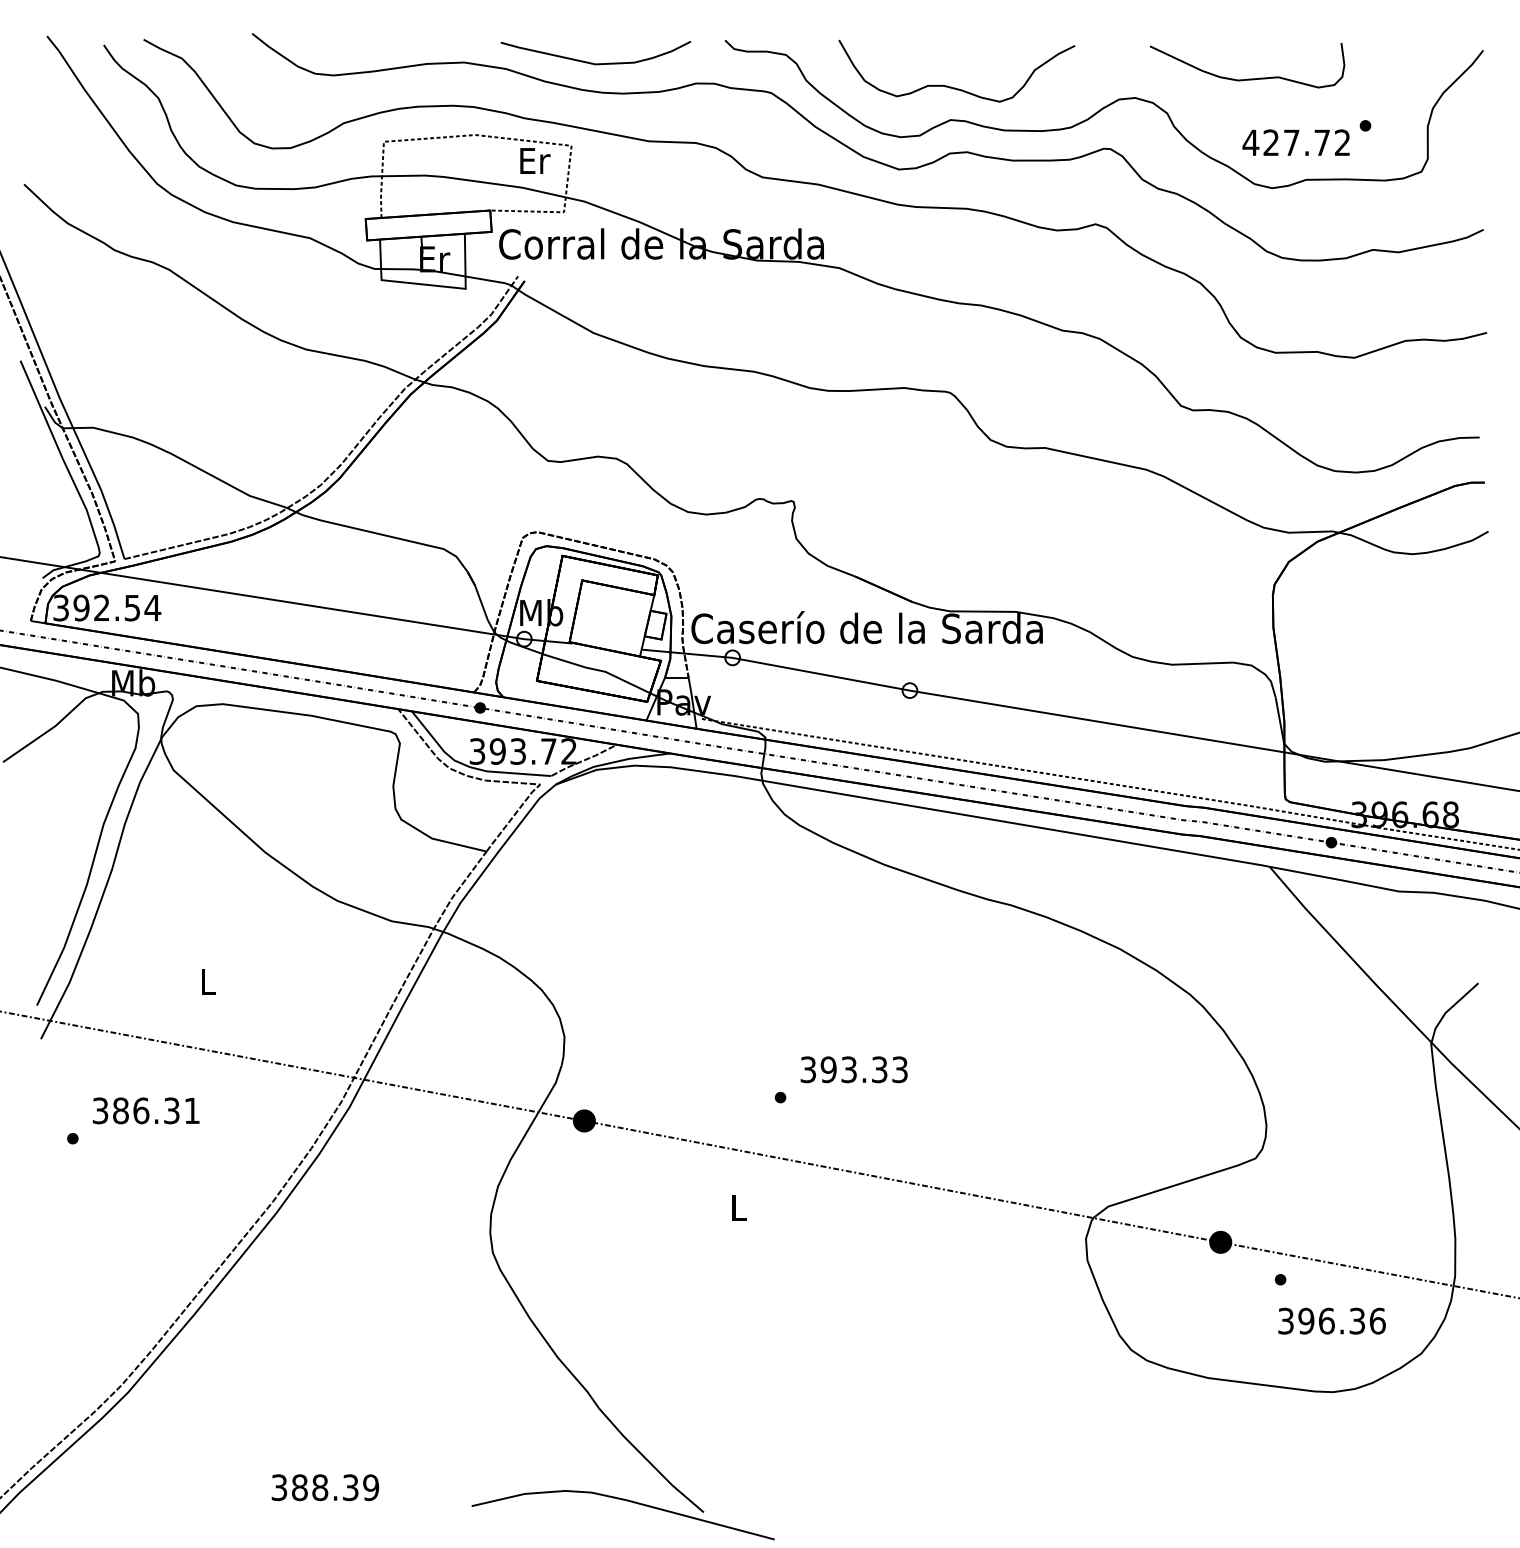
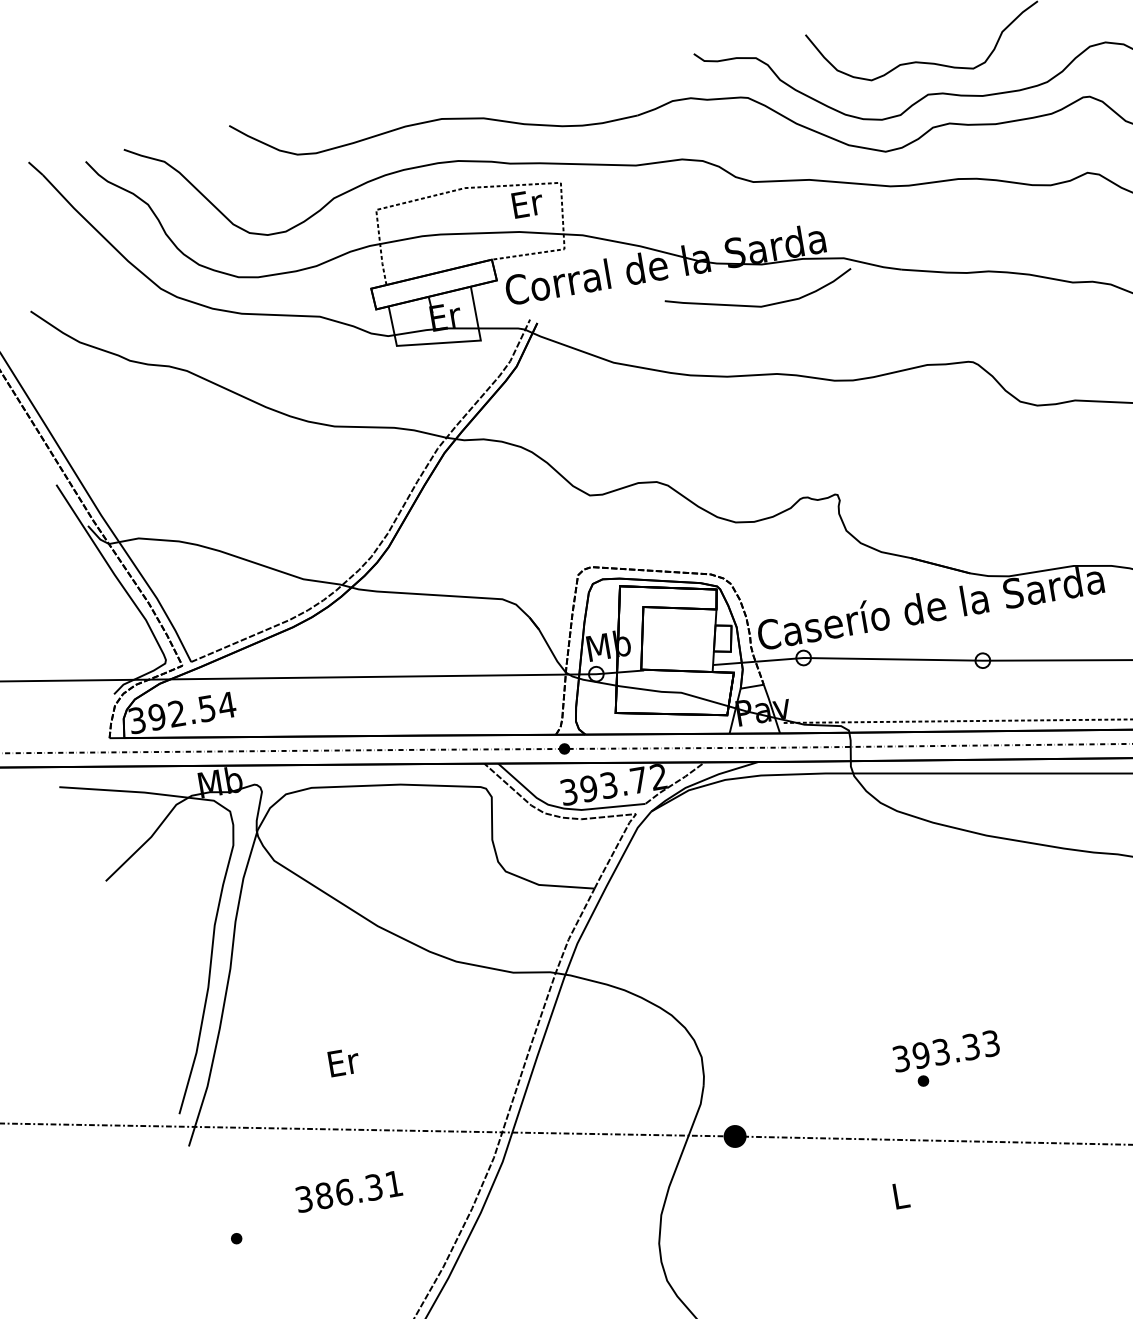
curve: (592, 62) -> (757, 305), moved
text: (209, 981) -> (344, 1061), L -> Er
text: (853, 1069) -> (945, 1051), moved
text: (145, 1110) -> (348, 1191), moved

